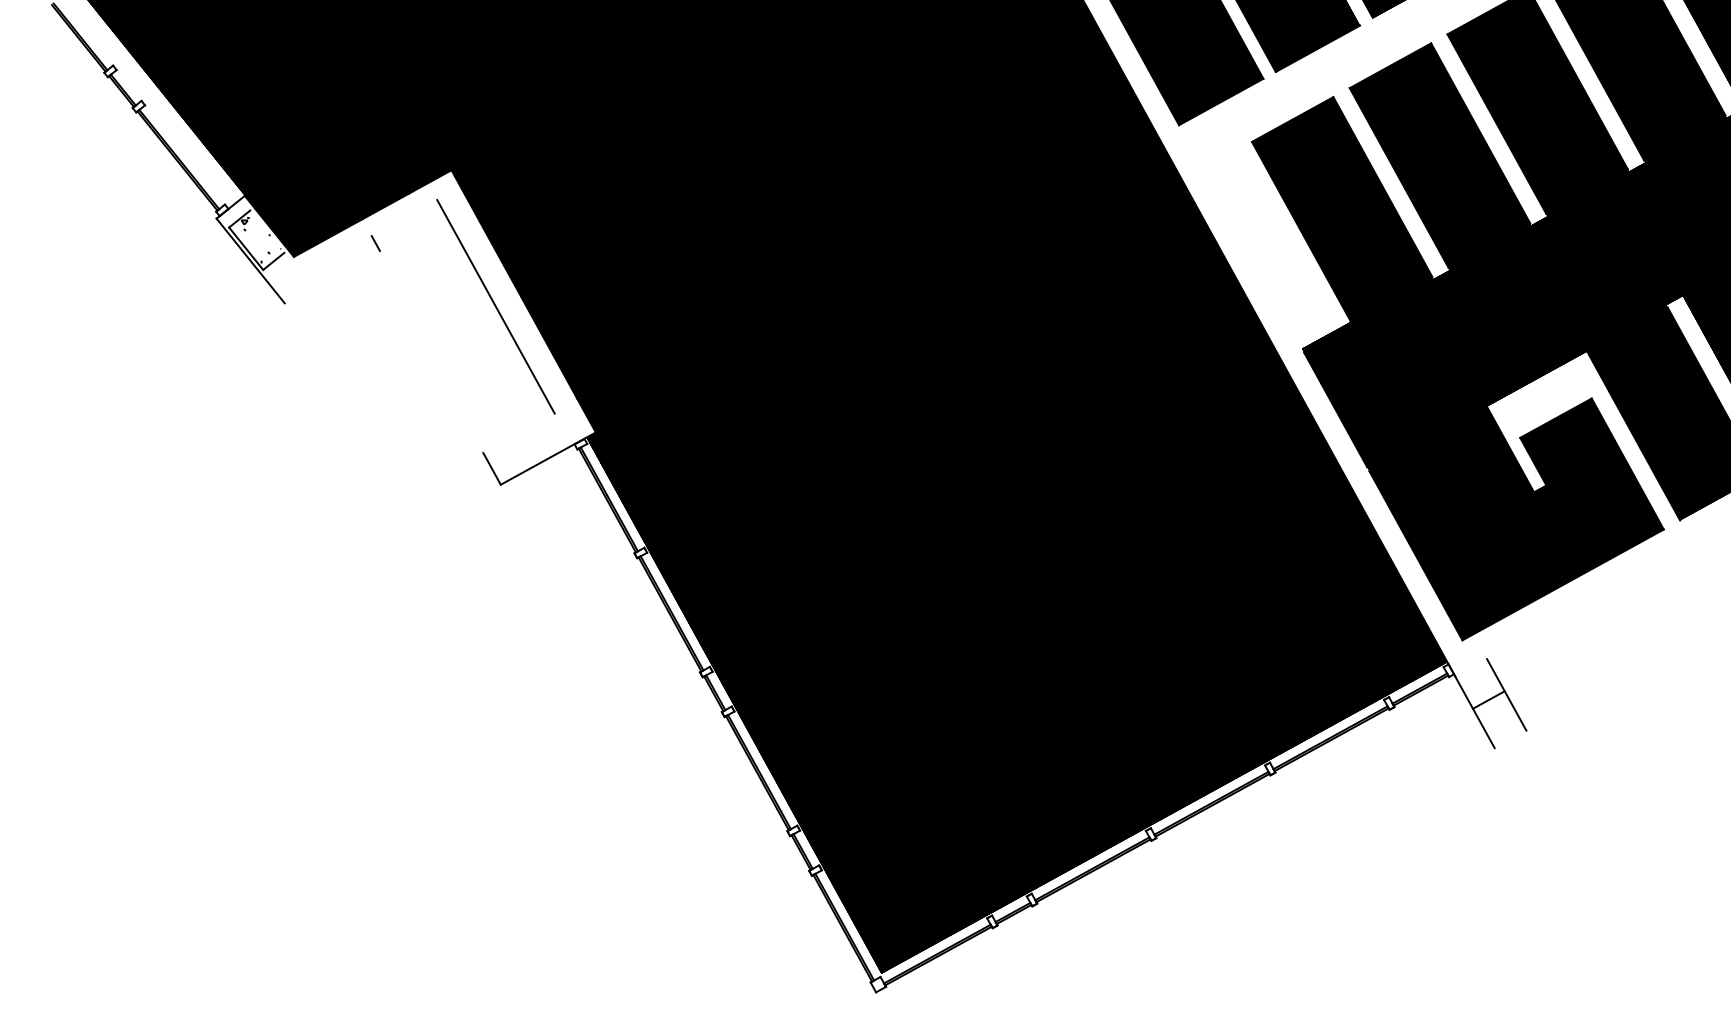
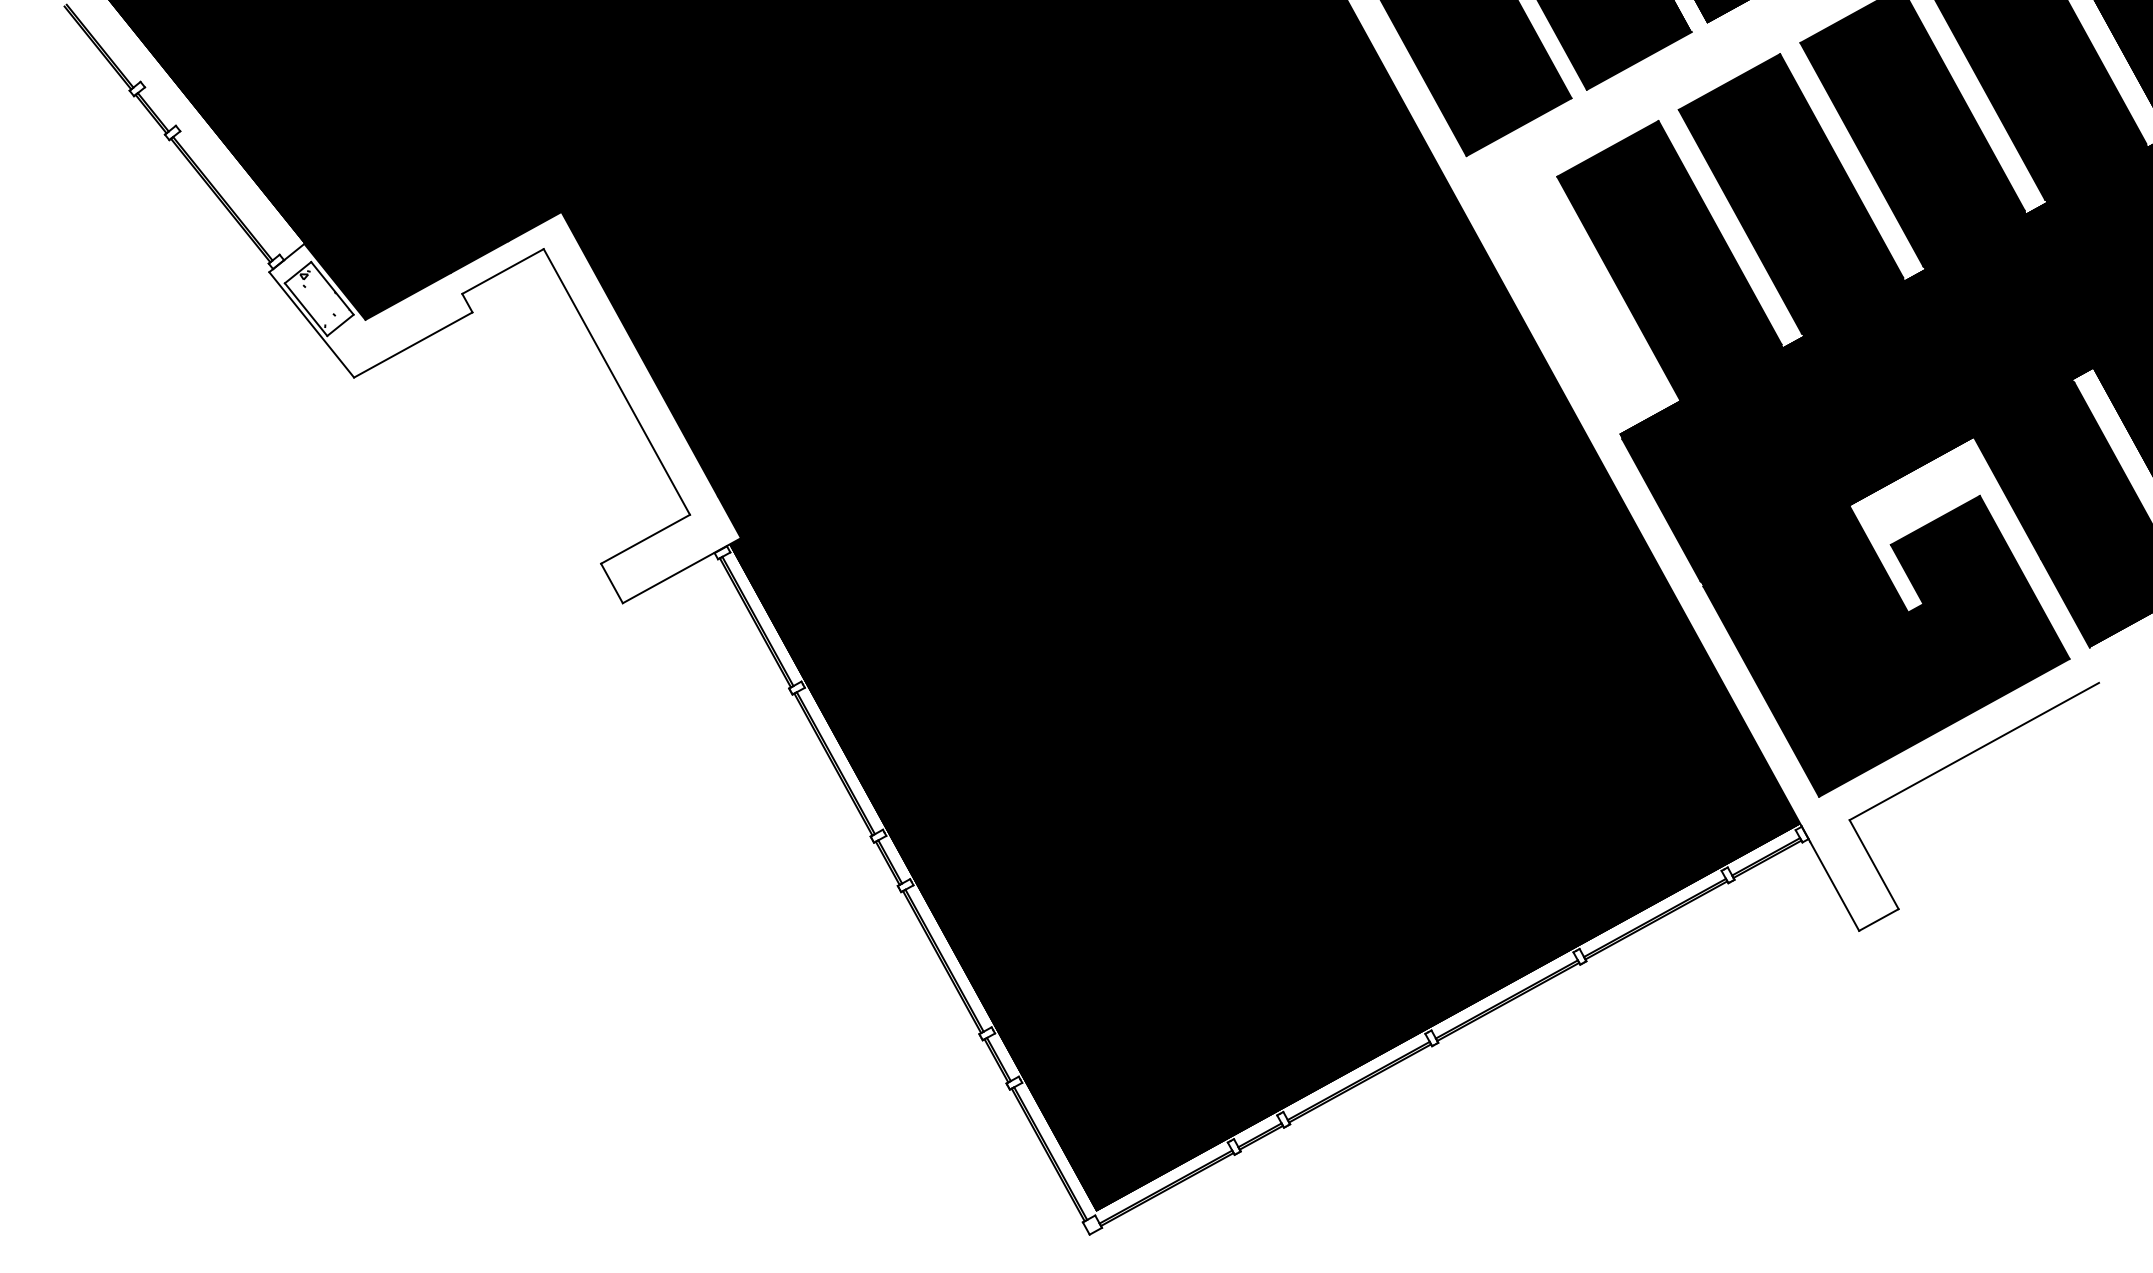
line: (404, 218) -> (502, 271), added
line: (267, 231) -> (332, 288), added
line: (332, 276) -> (413, 344), added
line: (519, 432) -> (645, 538), added
line: (1587, 603) -> (1974, 751), added
line: (1488, 699) -> (1878, 919), moved

